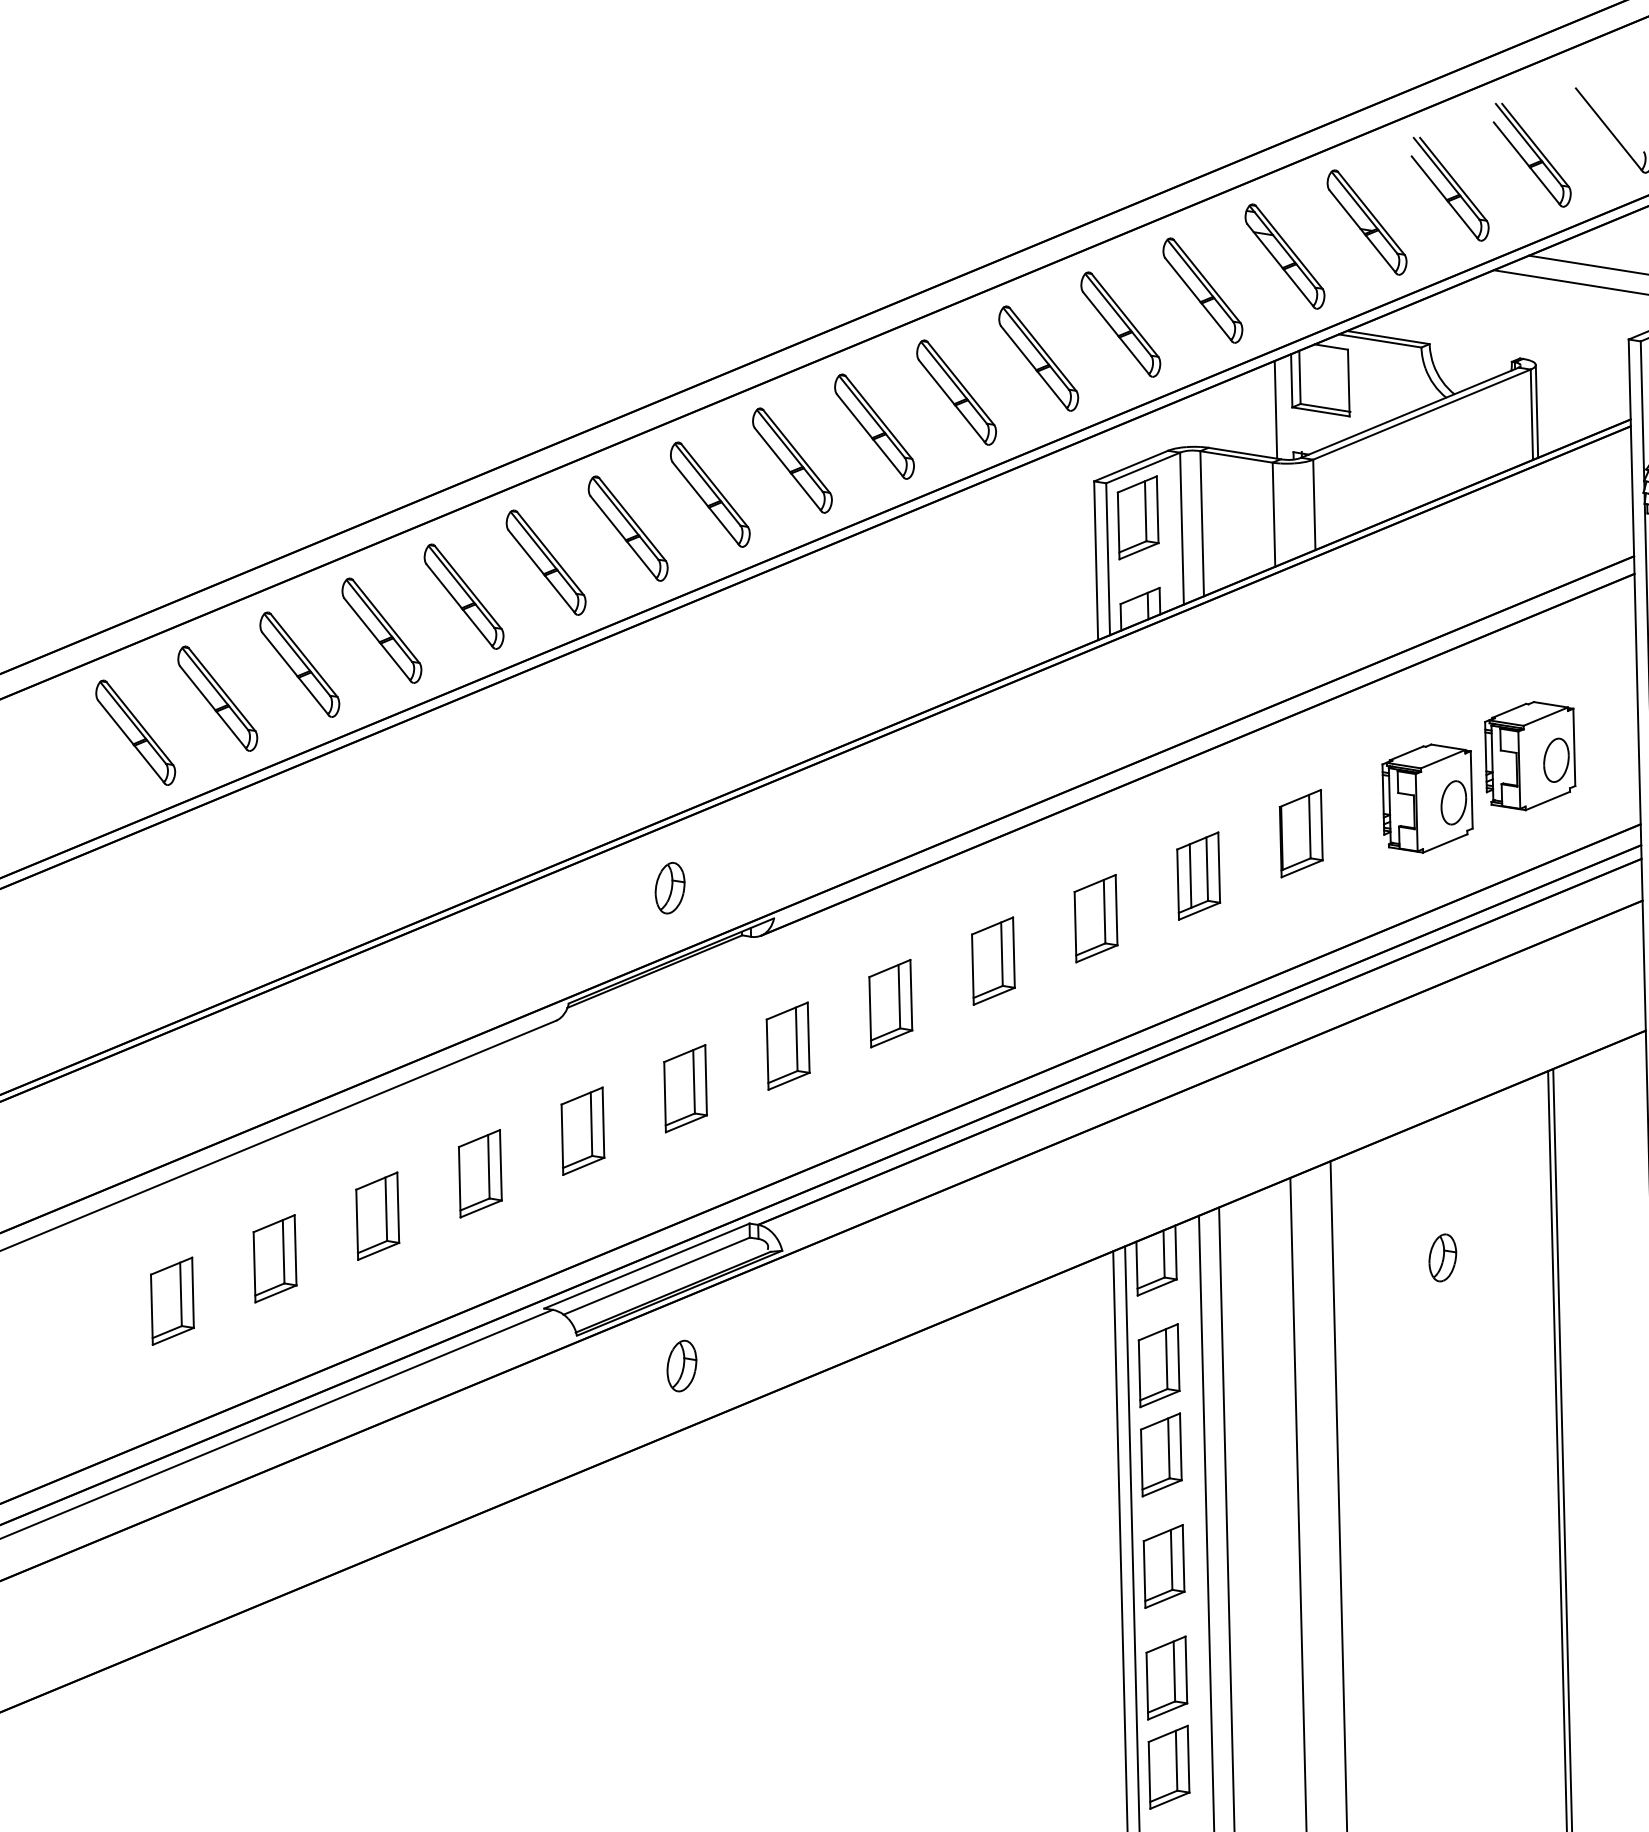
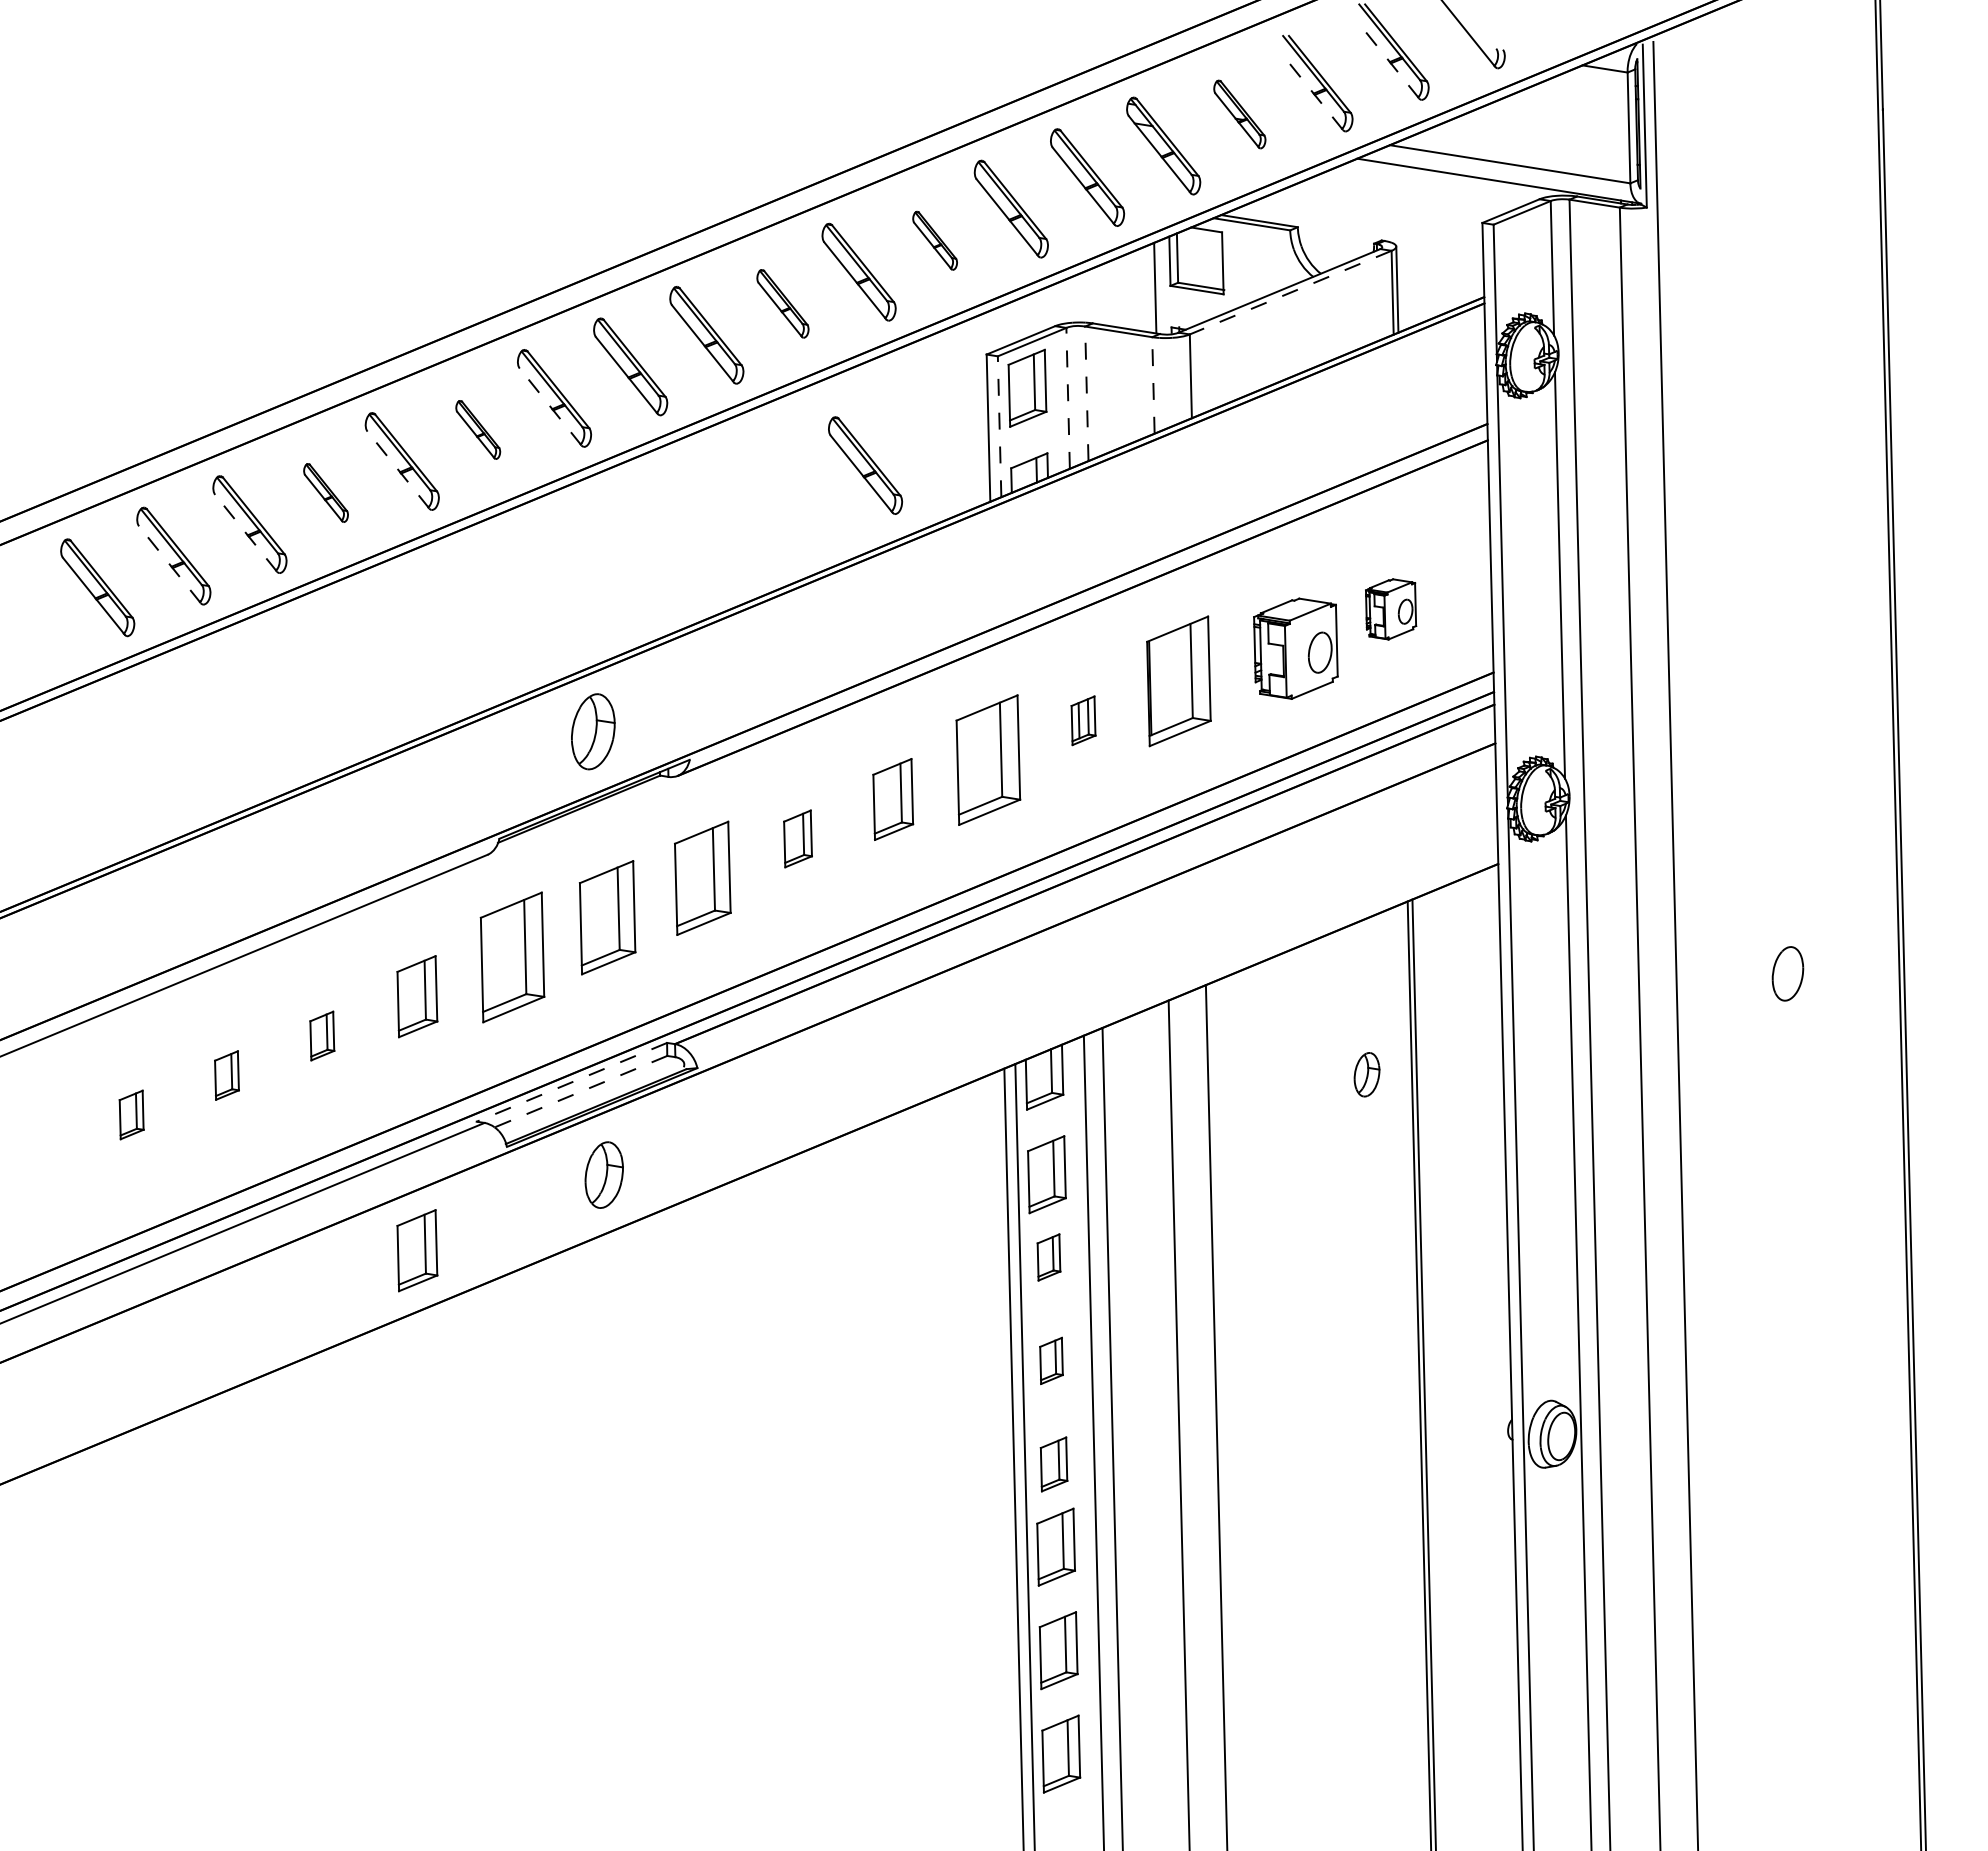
line: (1526, 163) -> (1387, 59), solid -> dashed
line: (1444, 197) -> (1311, 91), solid -> dashed
part: (1366, 222) -> (1239, 114), size x0.7
part: (1037, 358) -> (934, 240), size x0.6
line: (1421, 414) -> (1290, 292), solid -> dashed
part: (874, 426) -> (782, 303), size x0.7
line: (1274, 513) -> (1153, 384), solid -> dashed
line: (1201, 523) -> (1086, 393), solid -> dashed
line: (1182, 527) -> (1068, 397), solid -> dashed
line: (623, 537) -> (550, 406), solid -> dashed
line: (1108, 558) -> (999, 426), solid -> dashed
part: (545, 562) -> (477, 429), size x0.6
part: (963, 601) -> (865, 465), added
line: (460, 605) -> (398, 469), solid -> dashed
part: (381, 630) -> (325, 492), size x0.6
line: (295, 673) -> (245, 532), solid -> dashed
line: (213, 707) -> (169, 564), solid -> dashed
part: (1529, 756) -> (1390, 609), size x0.6
part: (1300, 832) -> (1178, 680), size x1.6
part: (1198, 875) -> (1083, 720), size x0.6
part: (670, 887) -> (593, 731), size x1.6
part: (1096, 918) -> (988, 759), size x1.6
part: (890, 1003) -> (797, 838), size x0.7
part: (787, 1046) -> (702, 878), size x1.4
part: (685, 1088) -> (607, 917), size x1.4
part: (582, 1130) -> (512, 956), size x1.6
part: (378, 1215) -> (322, 1035), size x0.6
part: (1442, 1257) -> (1366, 1074), moved
part: (274, 1258) -> (226, 1075), size x0.6
line: (646, 1266) -> (571, 1082), solid -> dashed
line: (656, 1275) -> (580, 1091), solid -> dashed
part: (172, 1300) -> (131, 1114), size x0.6
part: (682, 1365) -> (604, 1174), size x1.4
part: (480, 1447) -> (417, 1250), added
part: (1160, 1454) -> (1048, 1257), size x0.6
part: (1164, 1566) -> (1051, 1360), size x0.6
part: (1166, 1678) -> (1053, 1464), size x0.7

